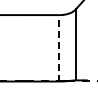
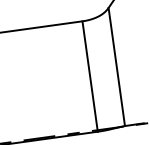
line: (59, 47) -> (90, 75), dashed -> solid

